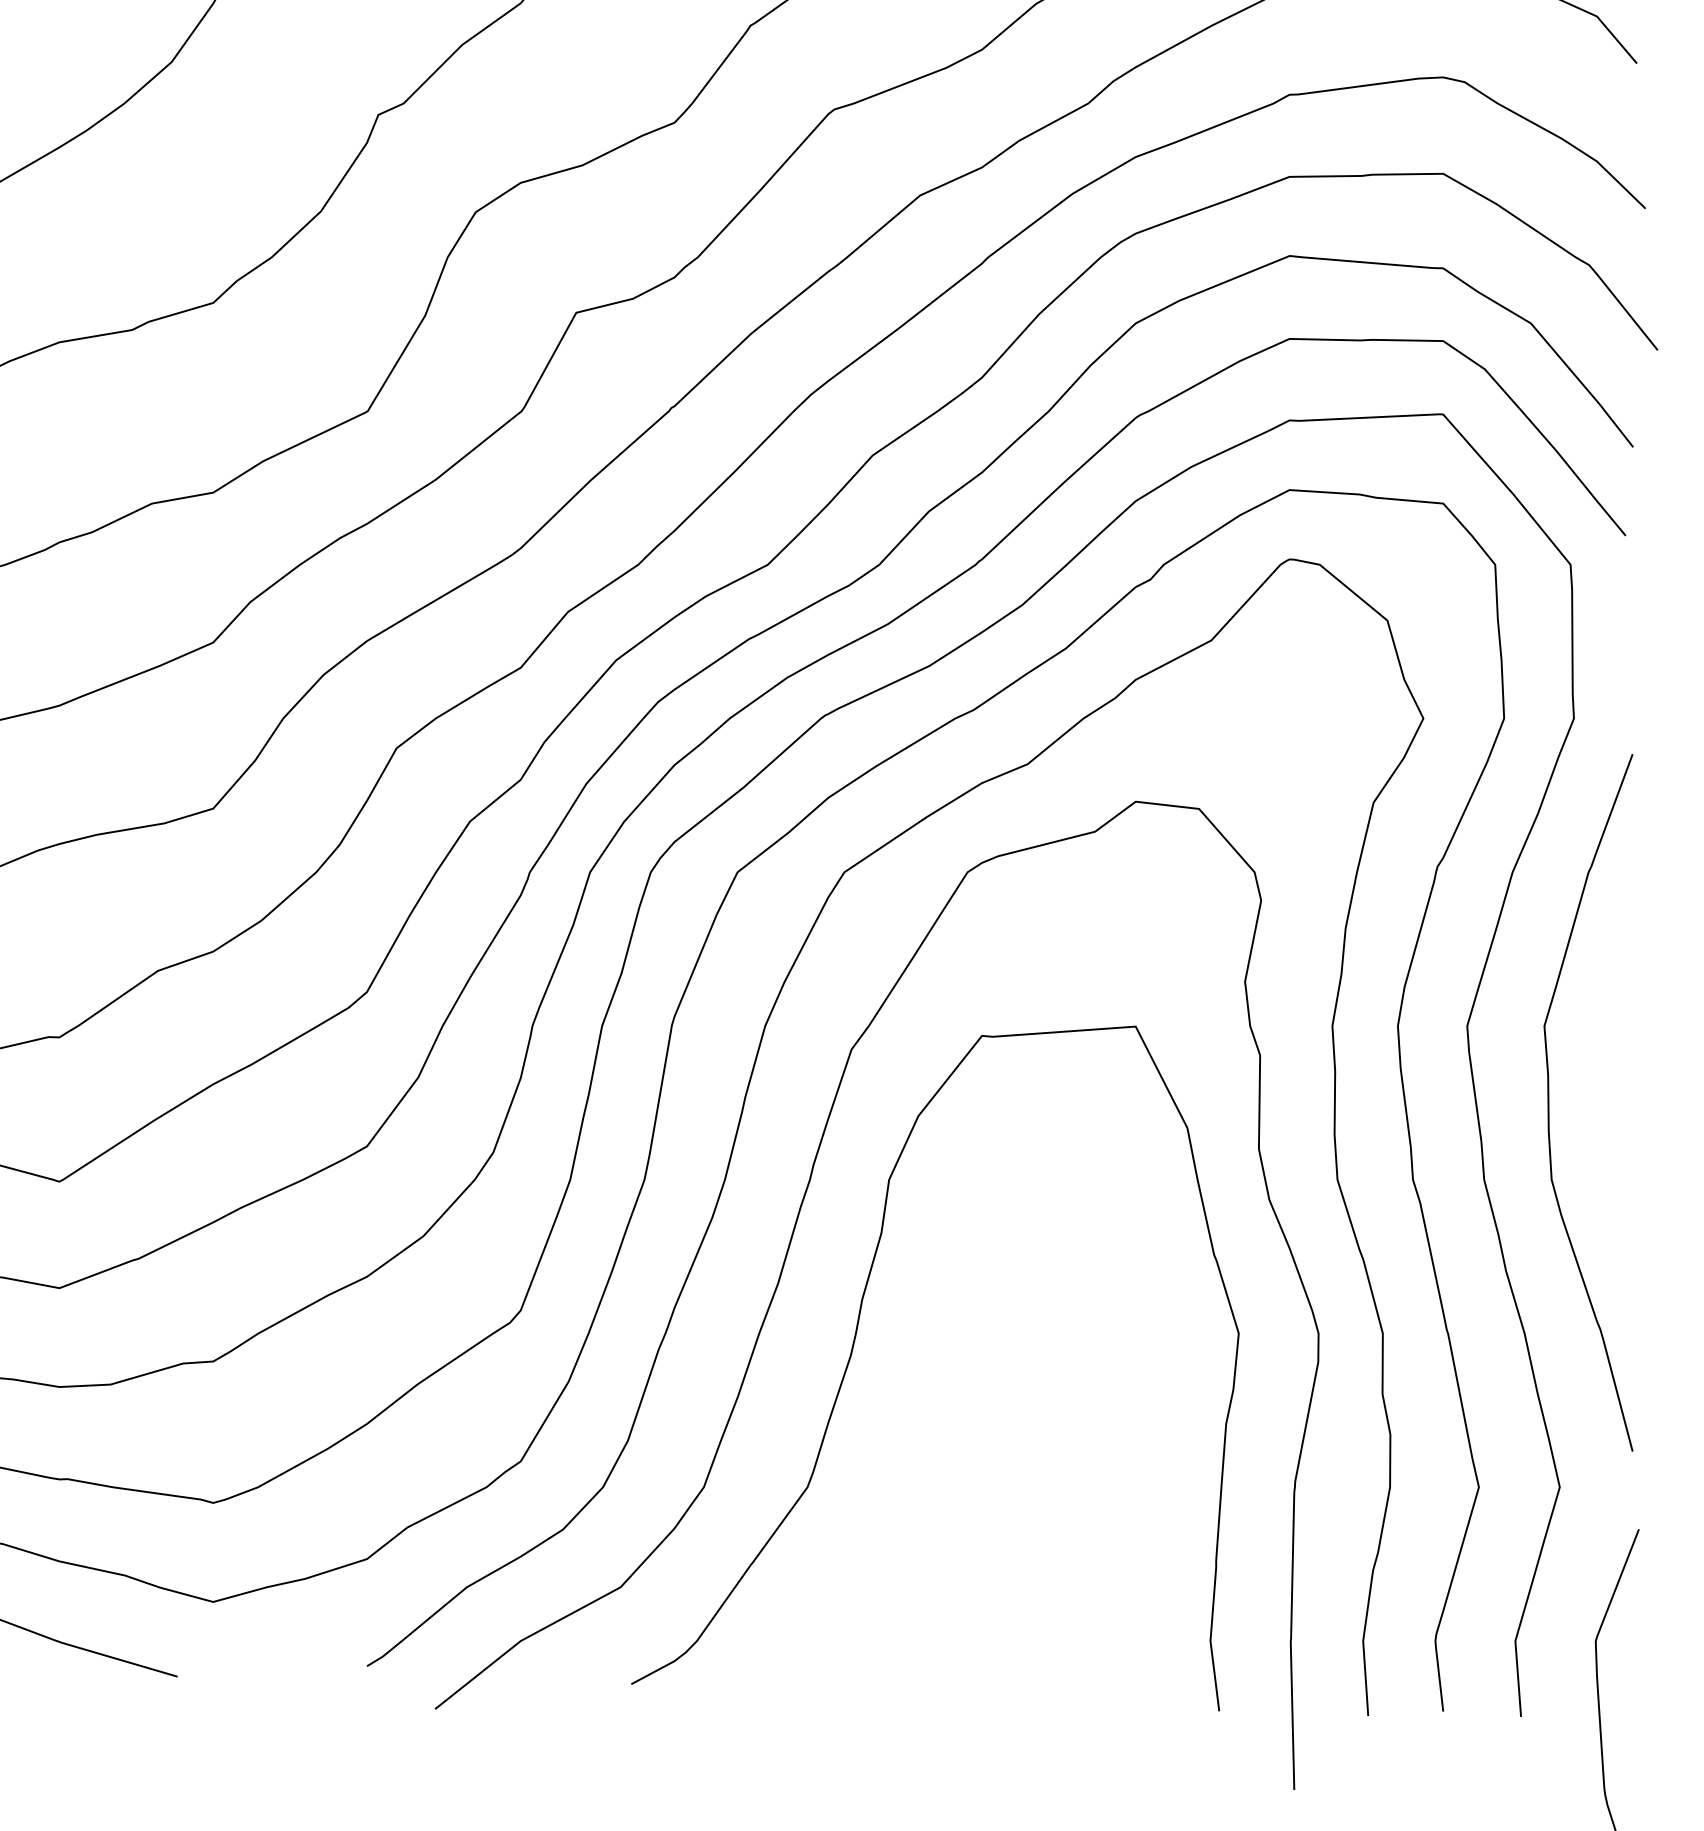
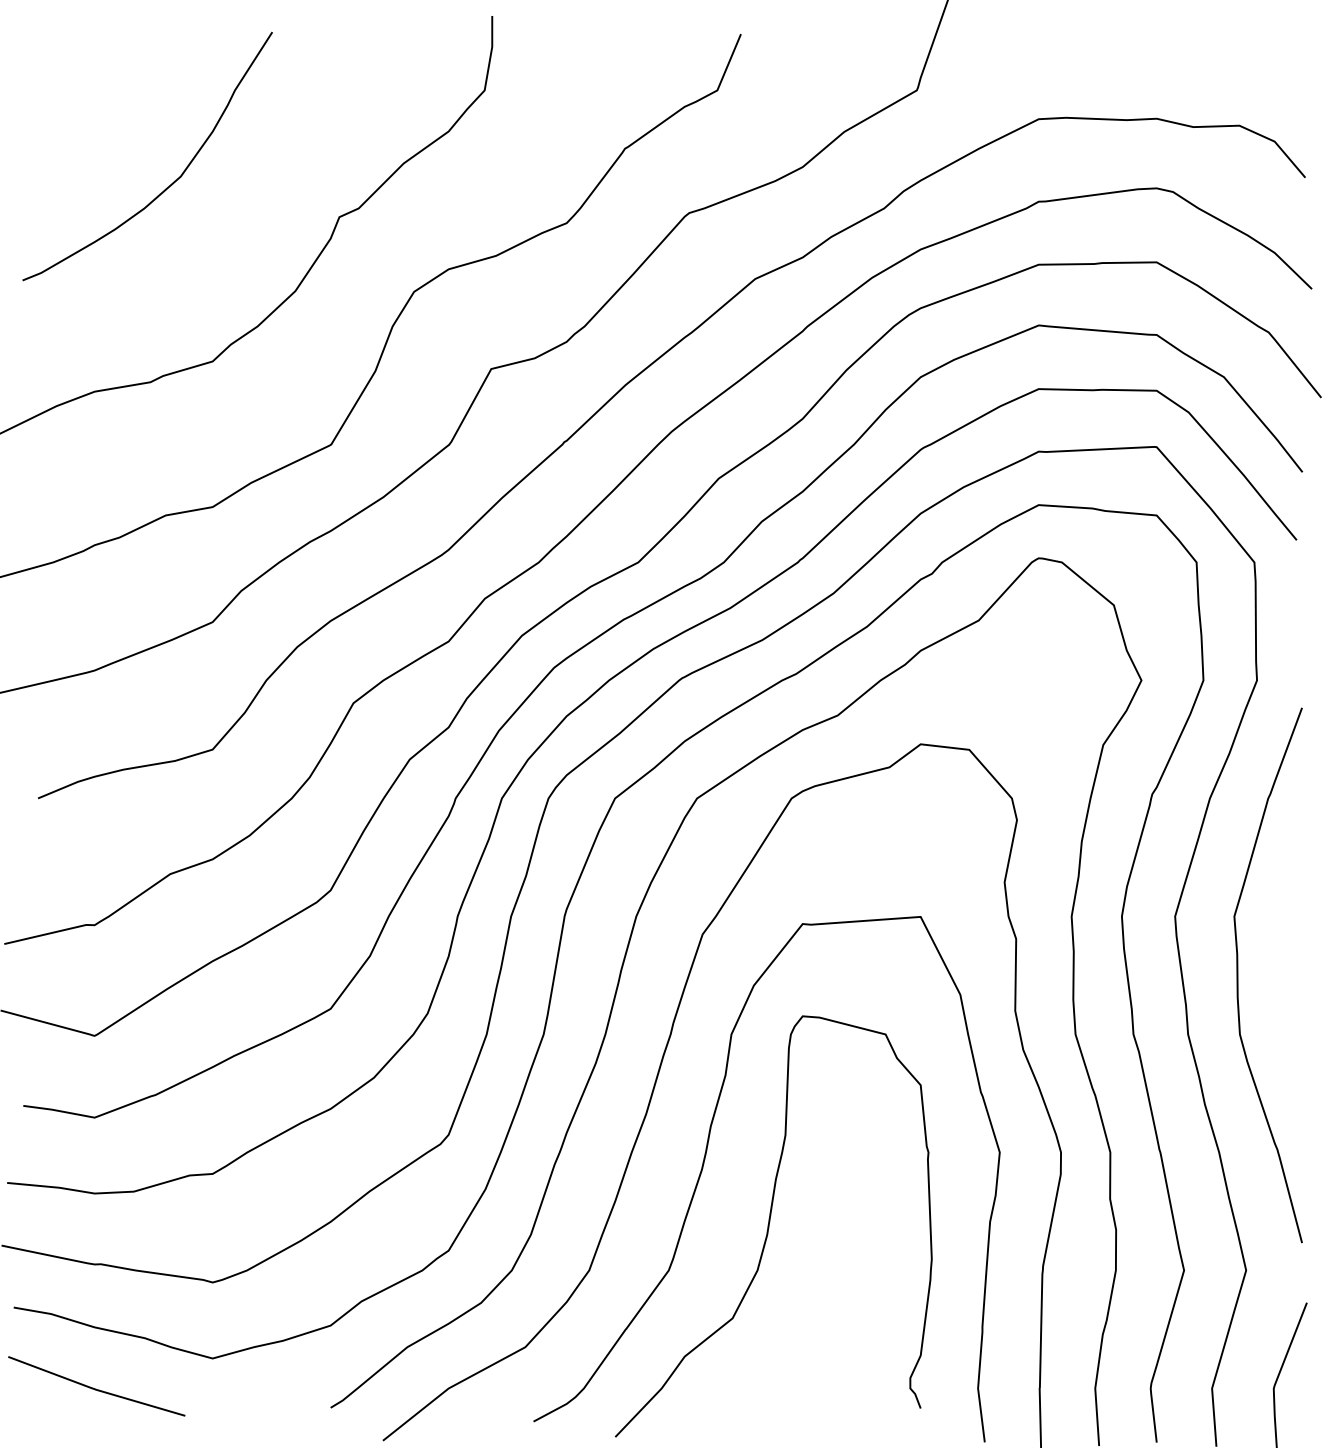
curve: (938, 1429) -> (769, 1226), added

